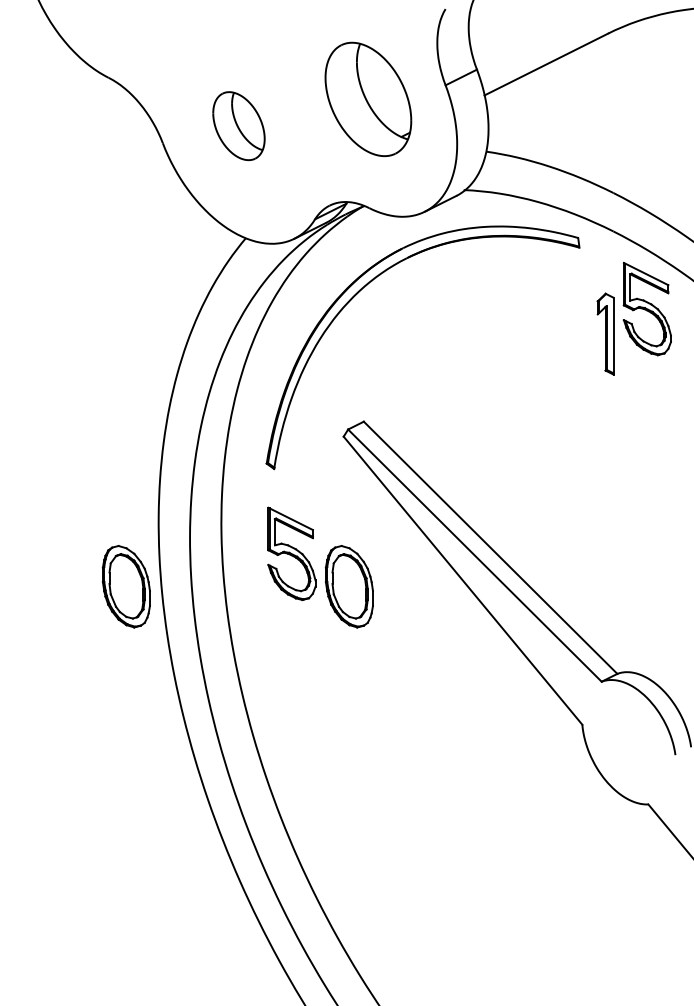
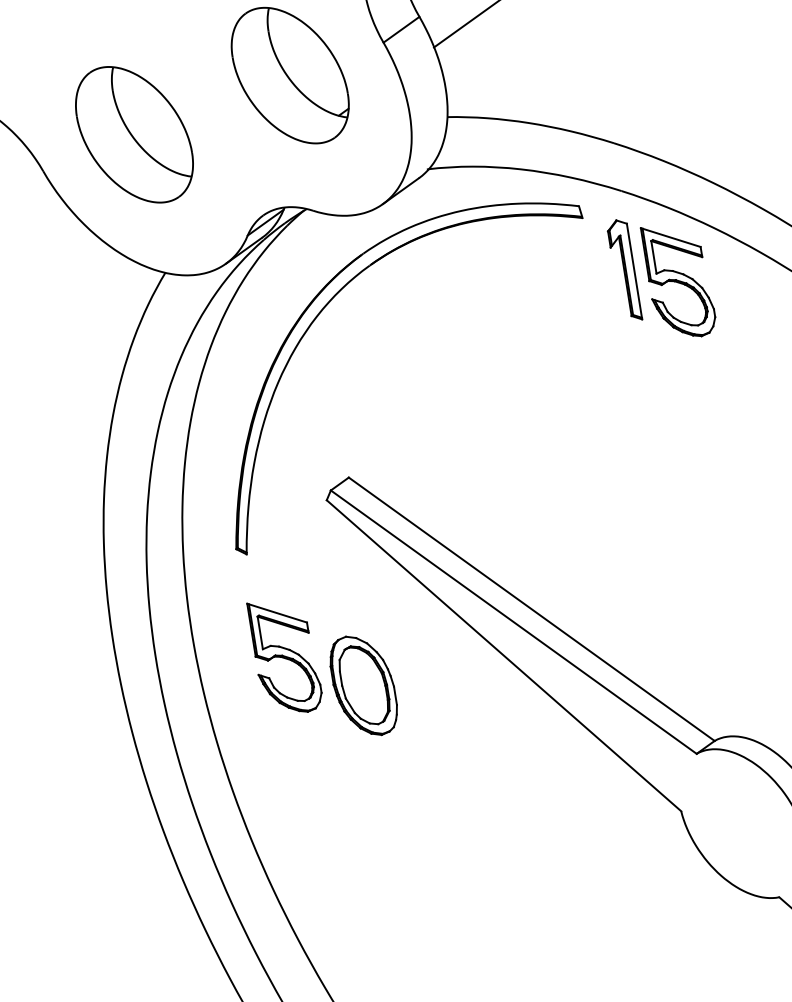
part: (238, 125) -> (133, 133), size x1.67
part: (605, 333) -> (624, 269), moved
part: (125, 586) -> (85, 730), removed

